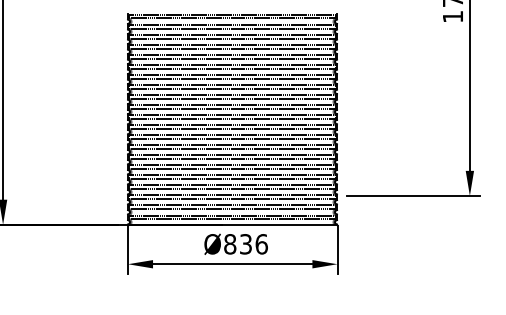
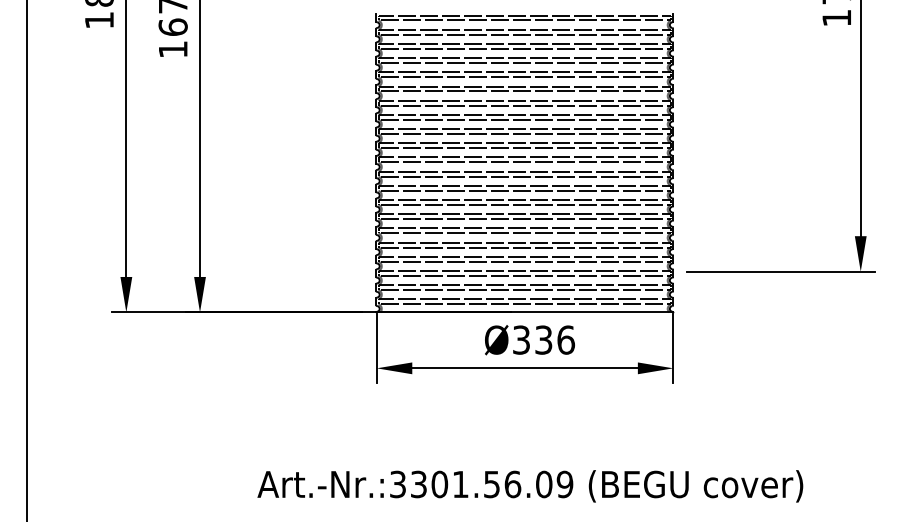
text: (230, 243) -> (521, 339), Ø836 -> Ø336

